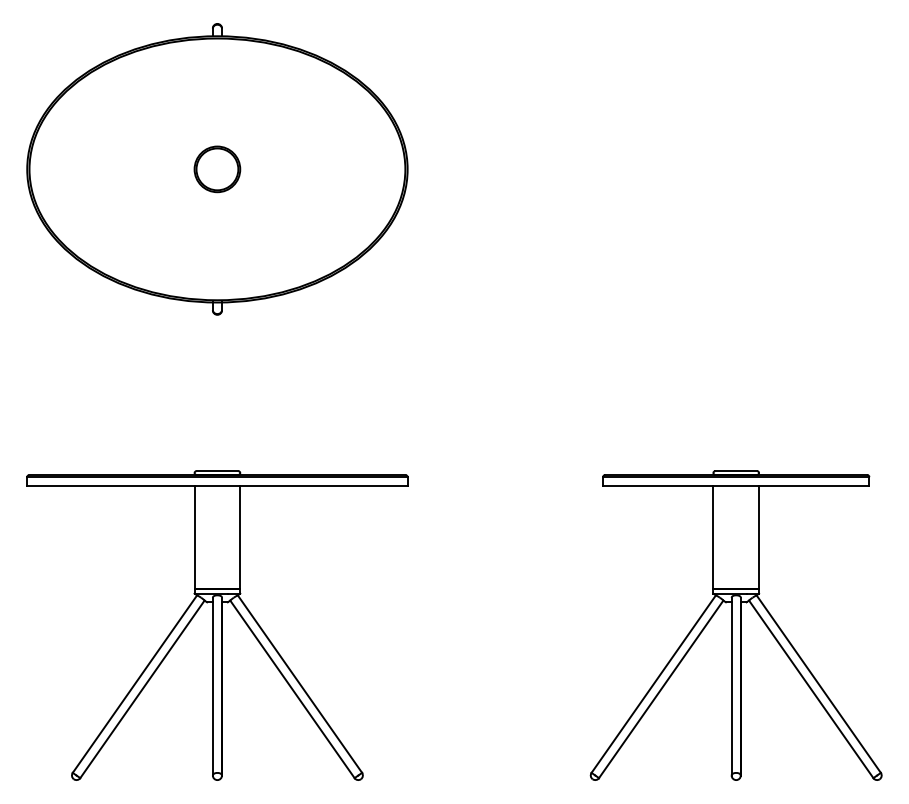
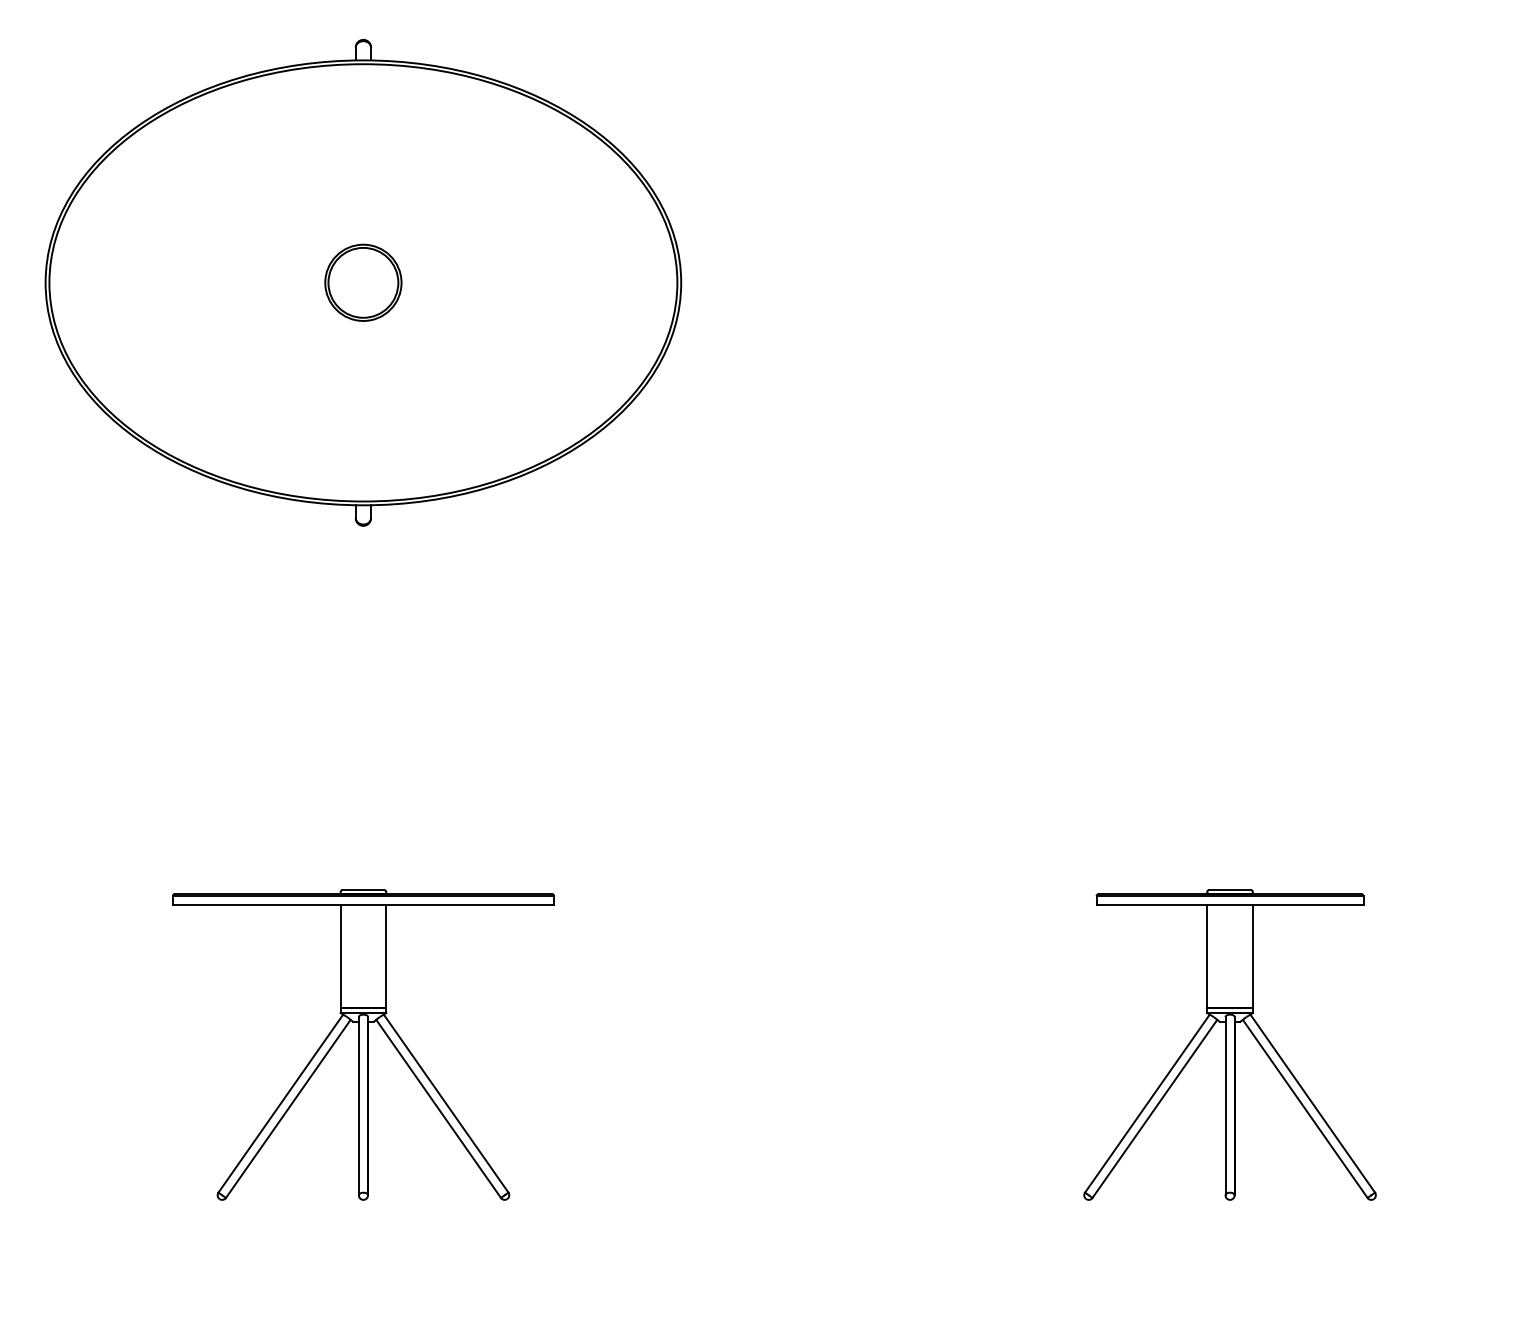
part: (217, 625) -> (363, 1044), size x0.6
part: (735, 625) -> (1228, 1044), size x0.6

